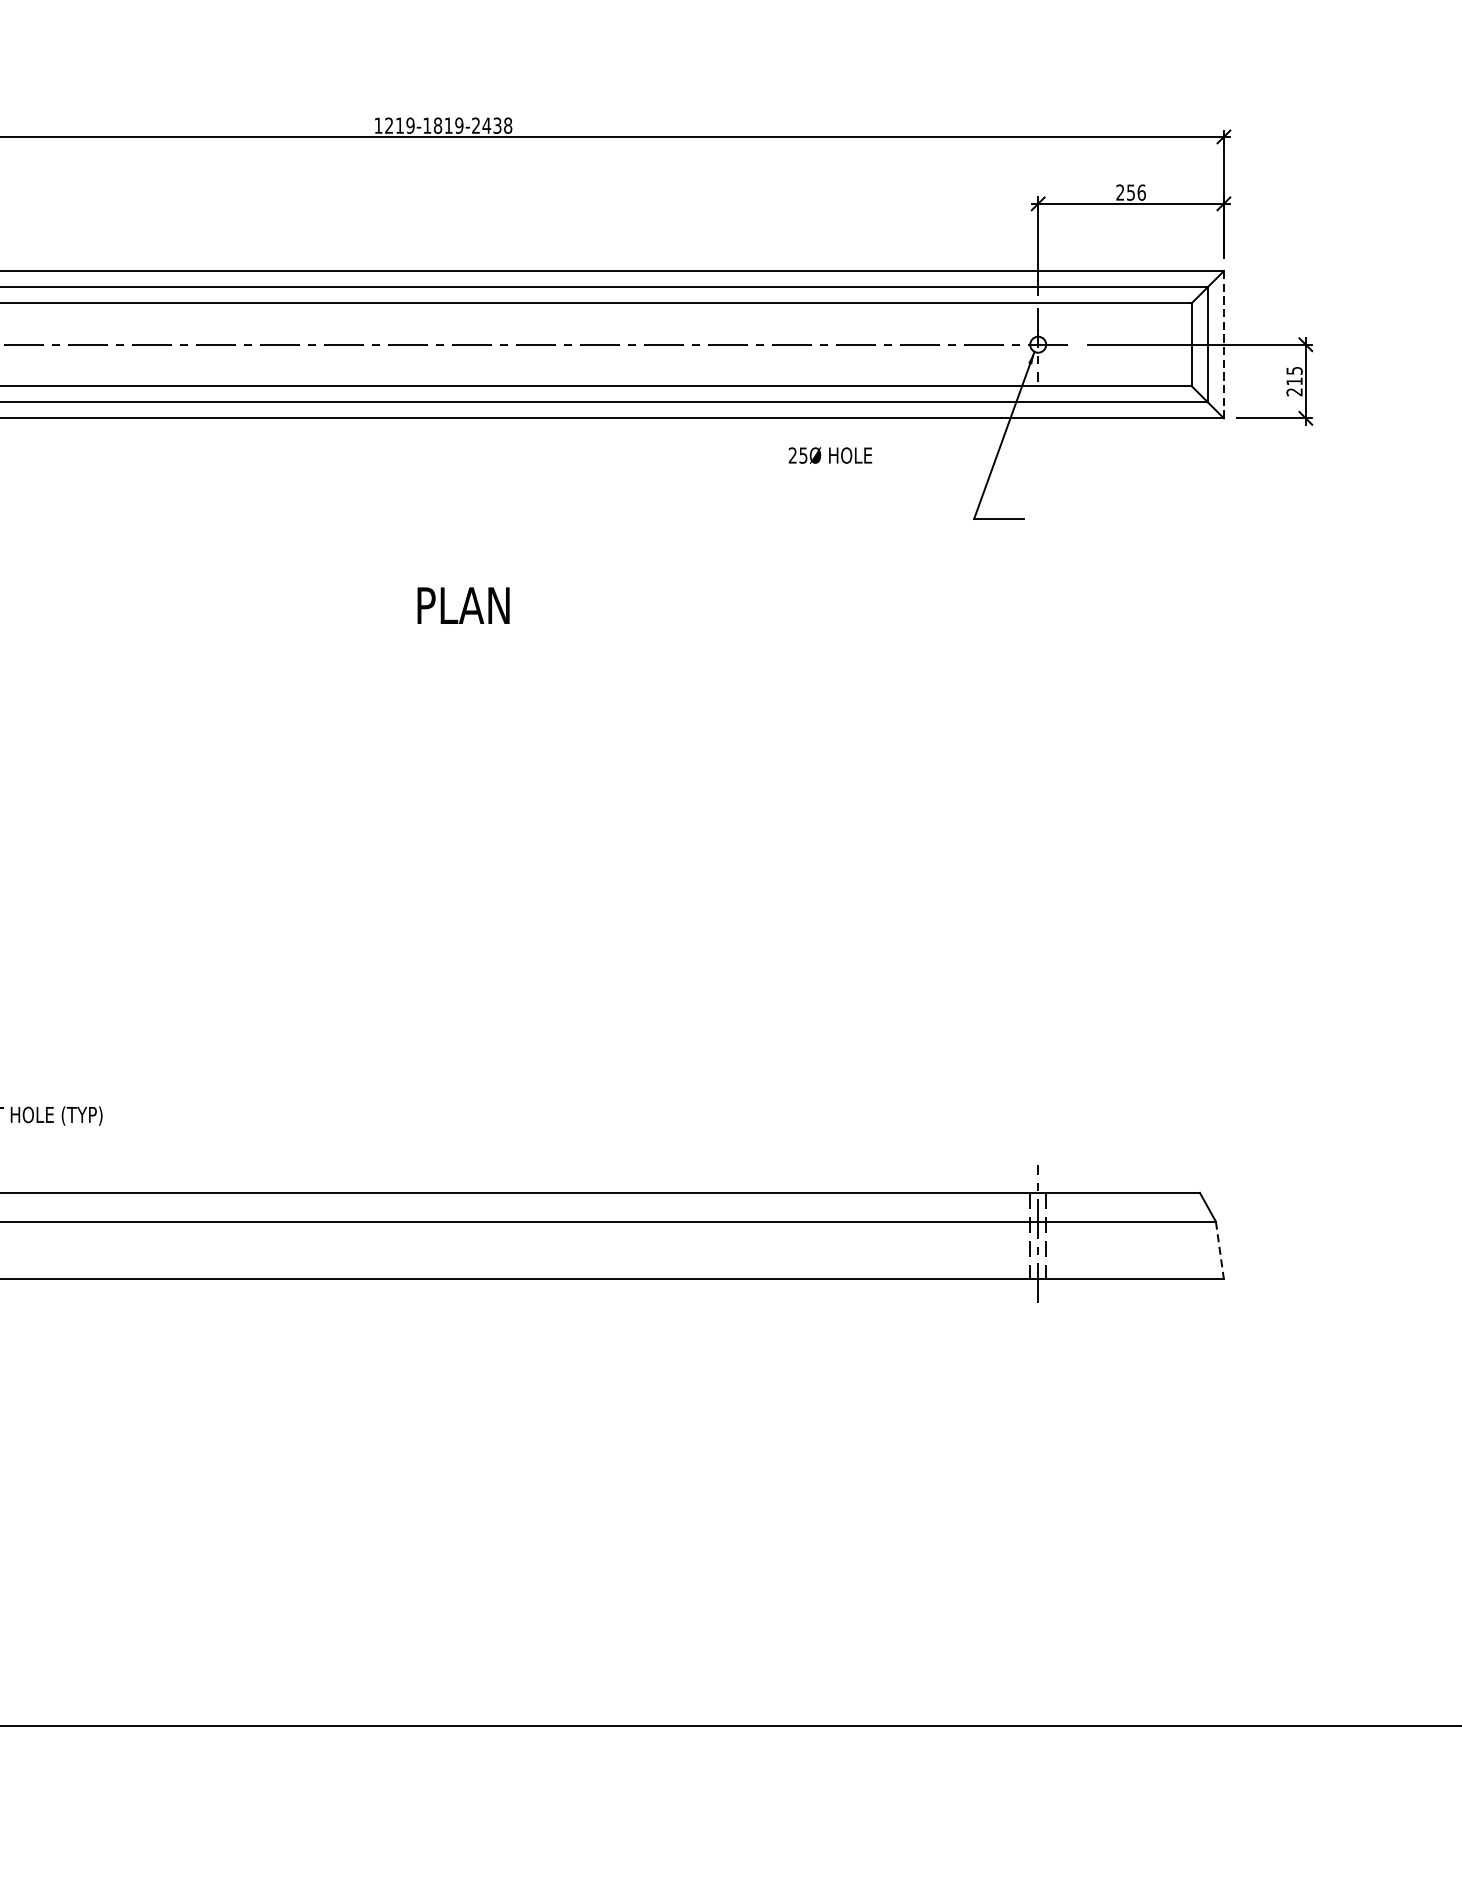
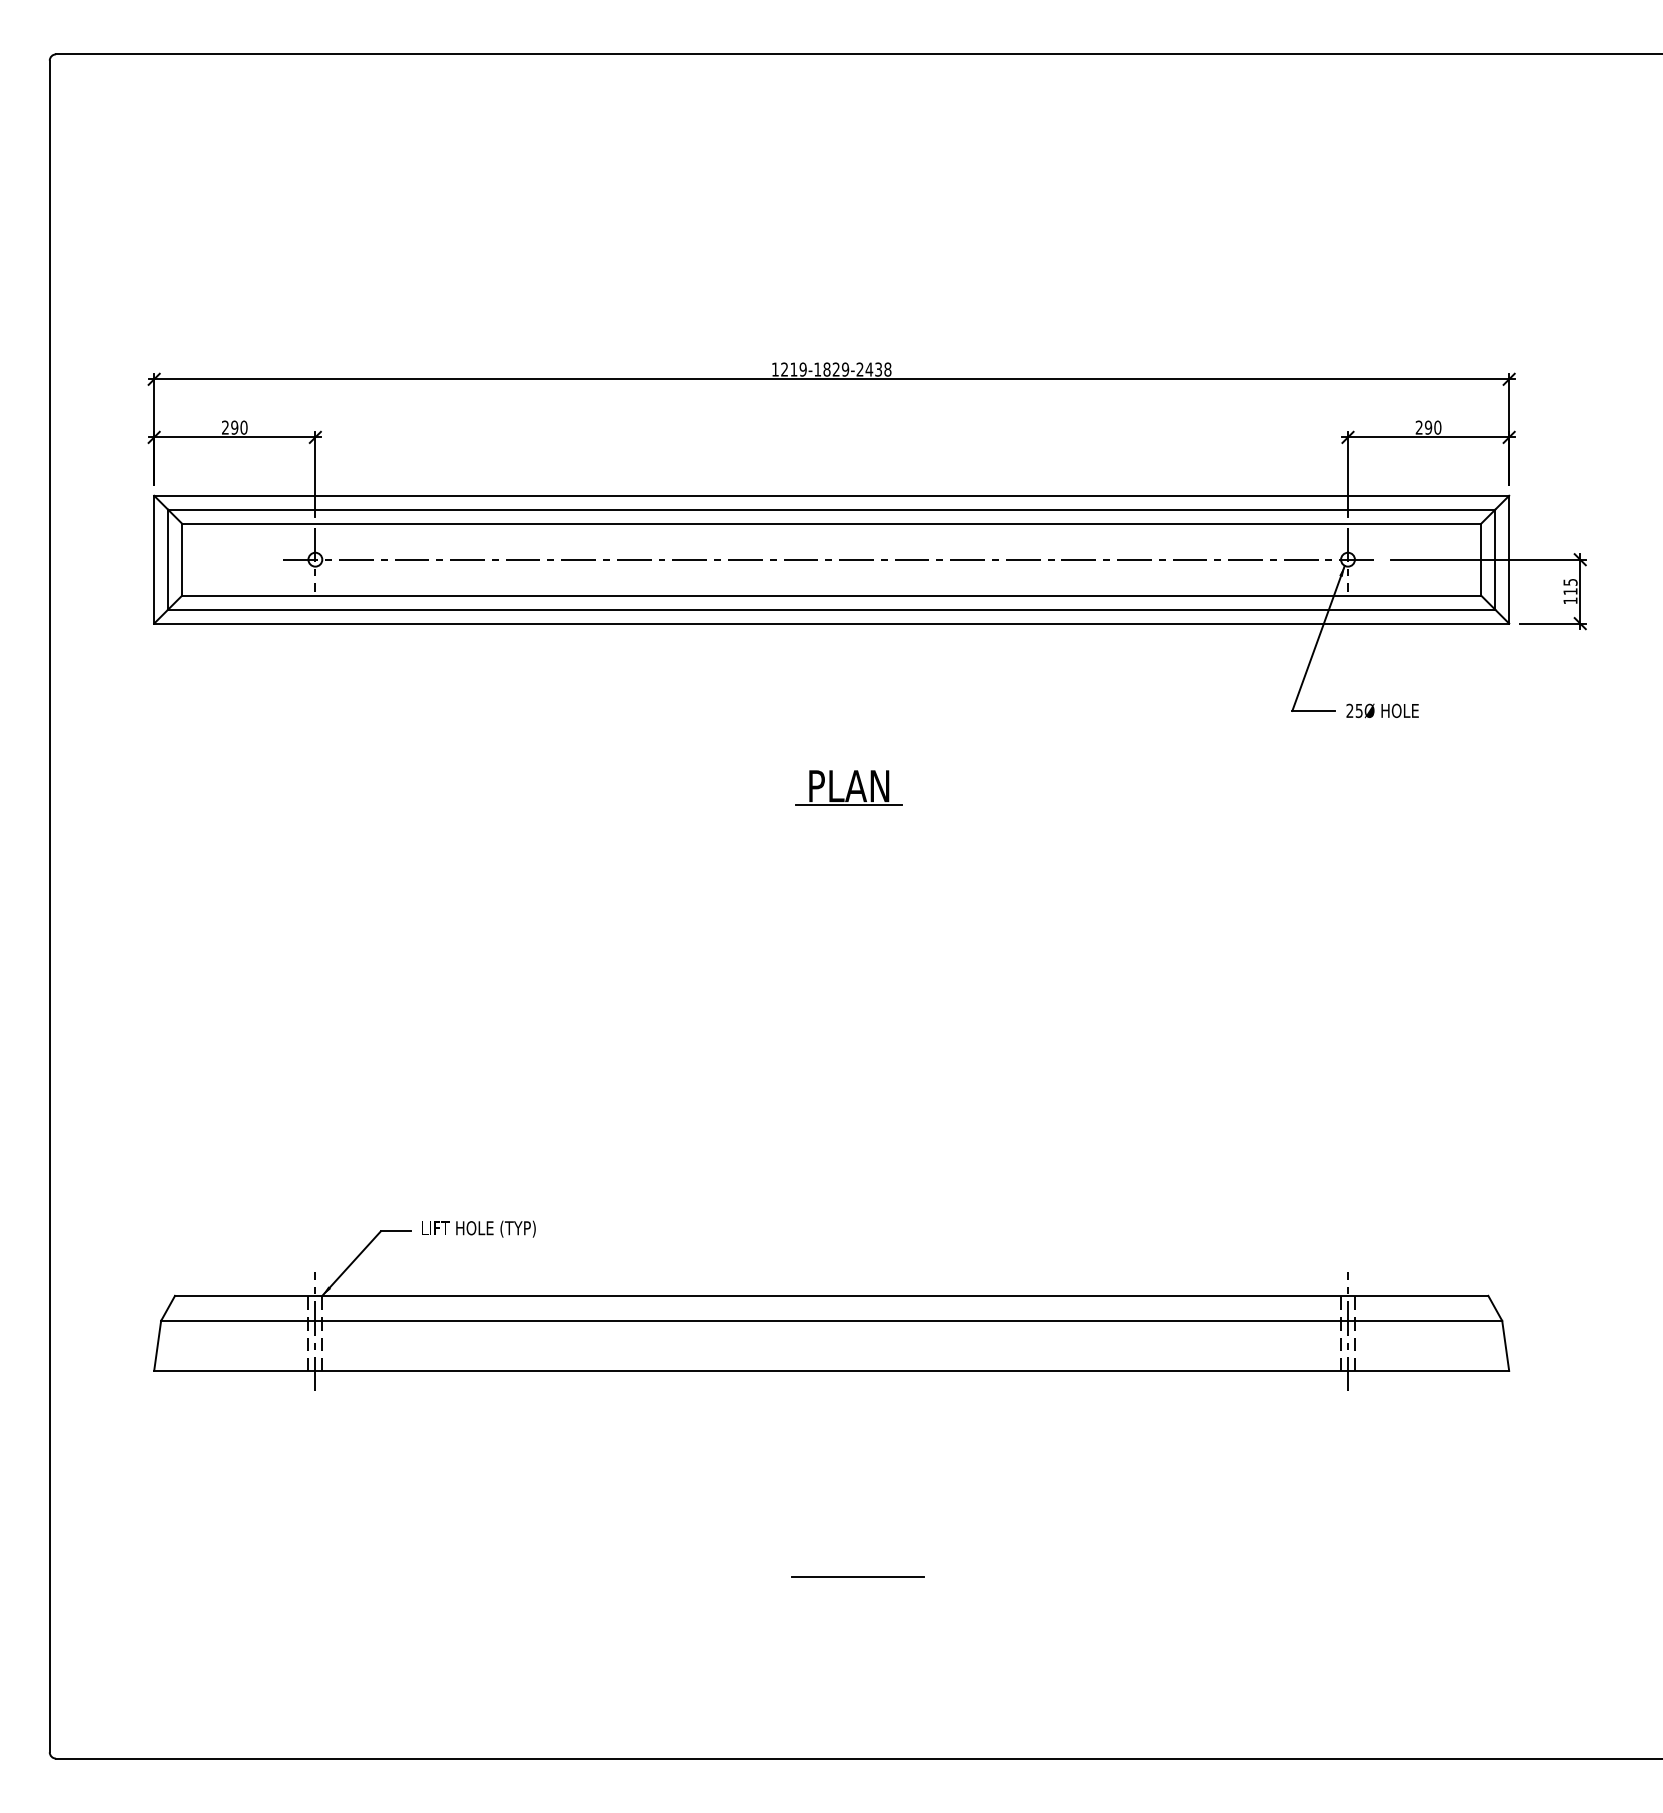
text: (447, 125) -> (835, 369), 1219-1819-2438 -> 1219-1829-2438
text: (1135, 192) -> (1432, 427), 256 -> 290
line: (1224, 344) -> (1509, 559), dashed -> solid
text: (1294, 391) -> (1570, 600), 215 -> 115
text: (830, 455) -> (1382, 710), moved
line: (463, 627) -> (849, 805), added
line: (1219, 1251) -> (1505, 1346), dashed -> solid
line: (473, 1516) -> (857, 1576), added

